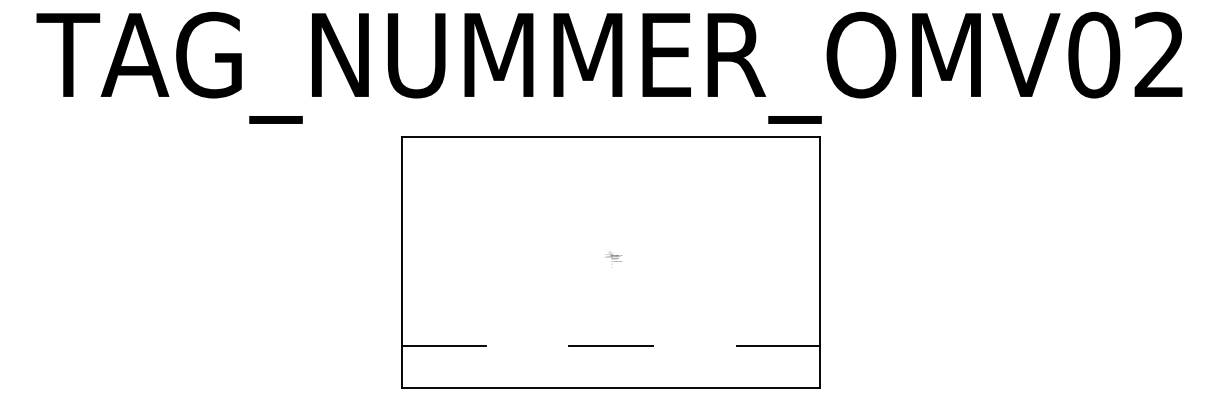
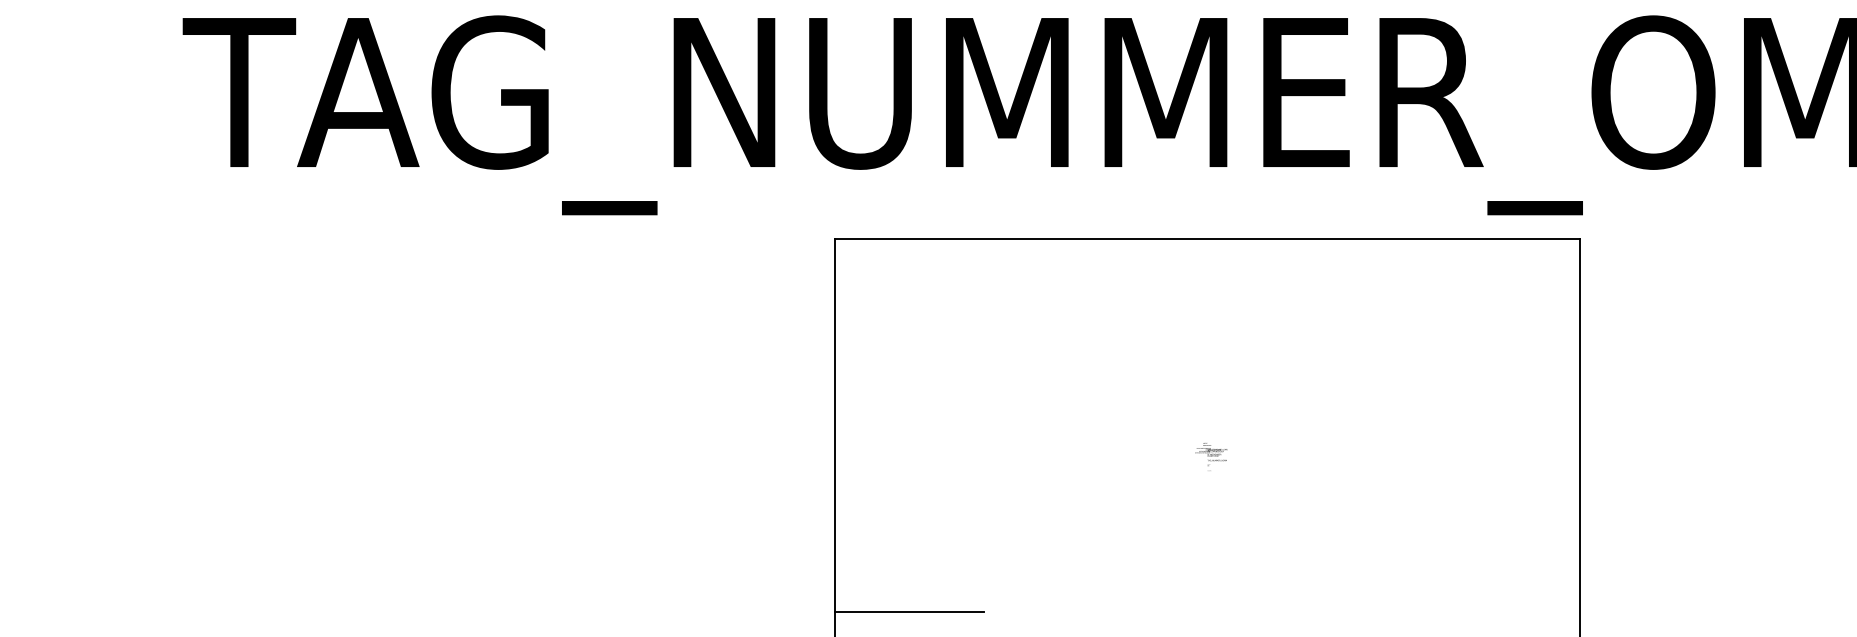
line: (610, 345) -> (1206, 610), removed
line: (778, 346) -> (1505, 612), removed

